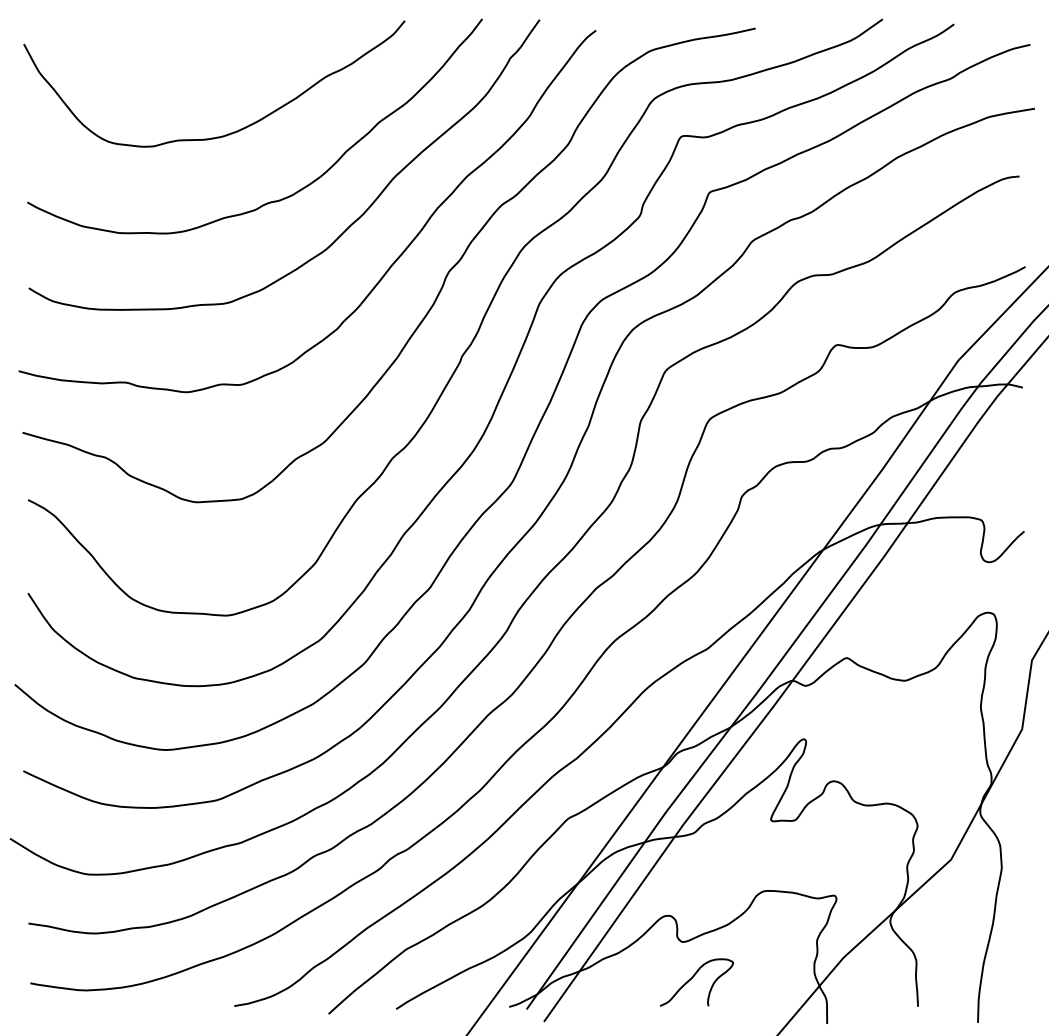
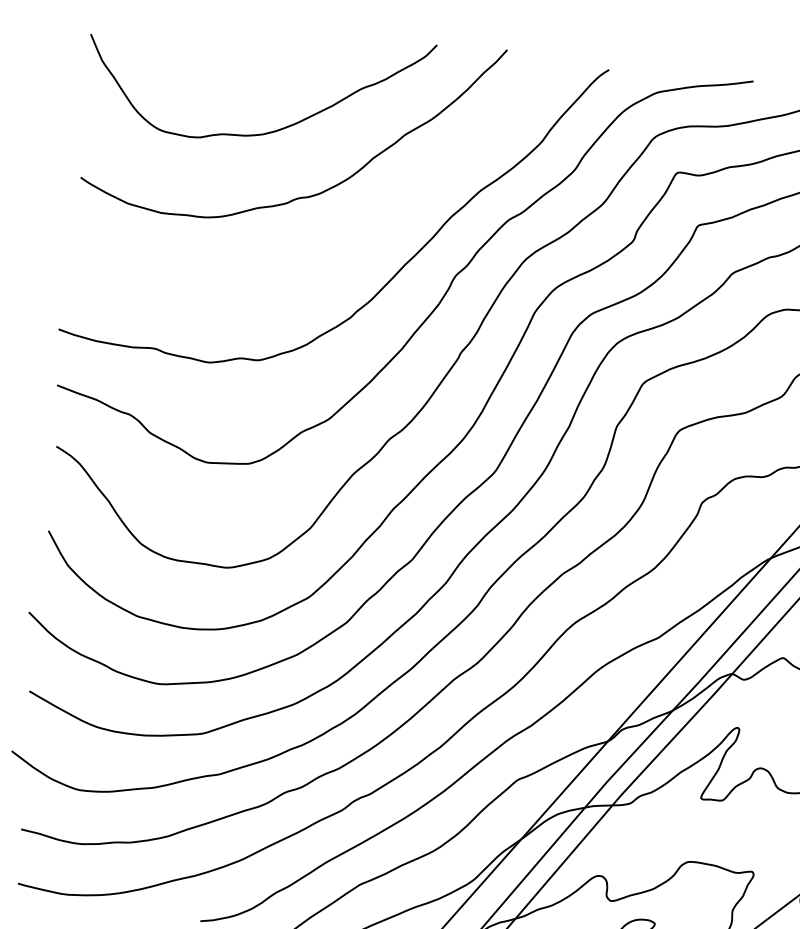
curve: (347, 227) -> (367, 227), removed

